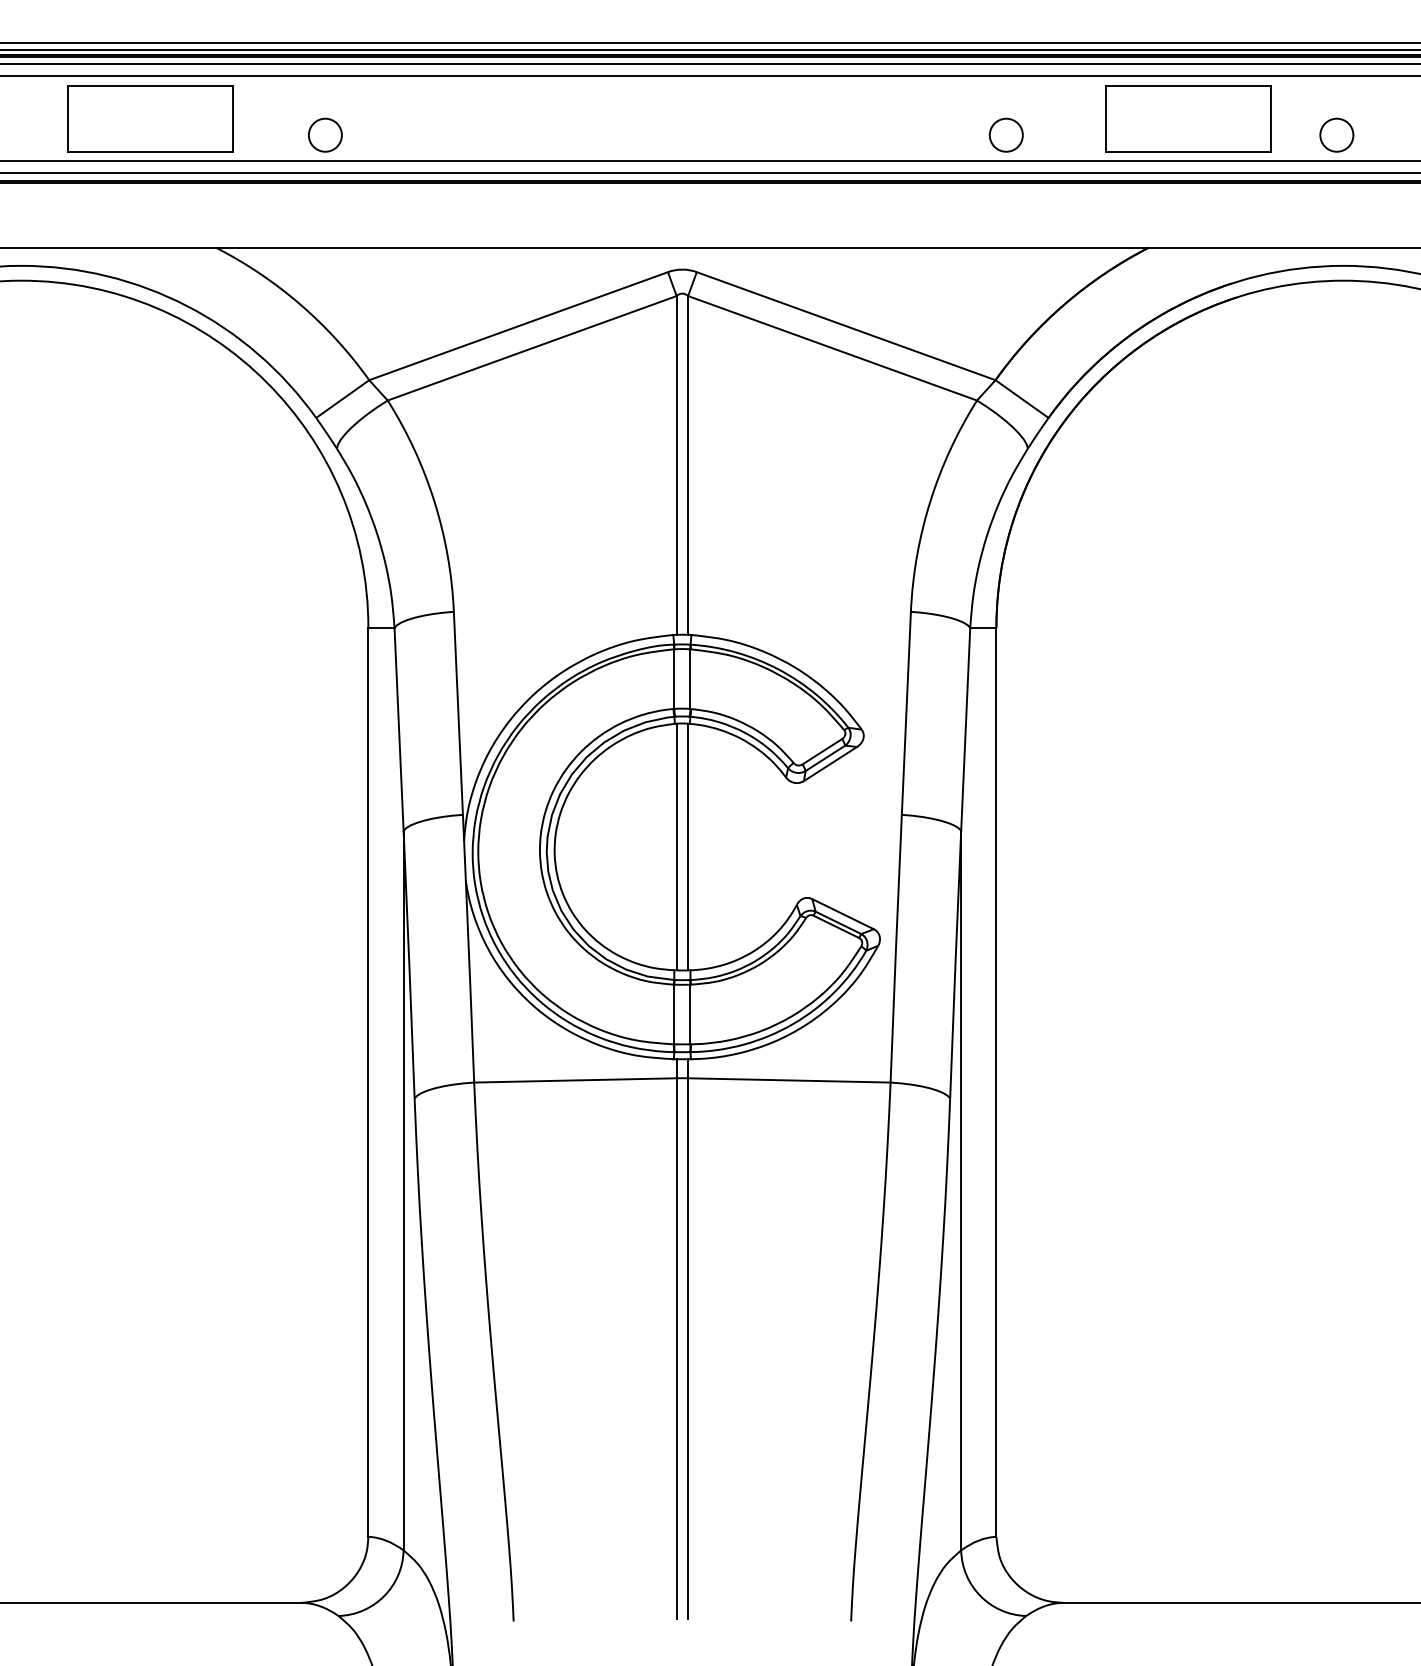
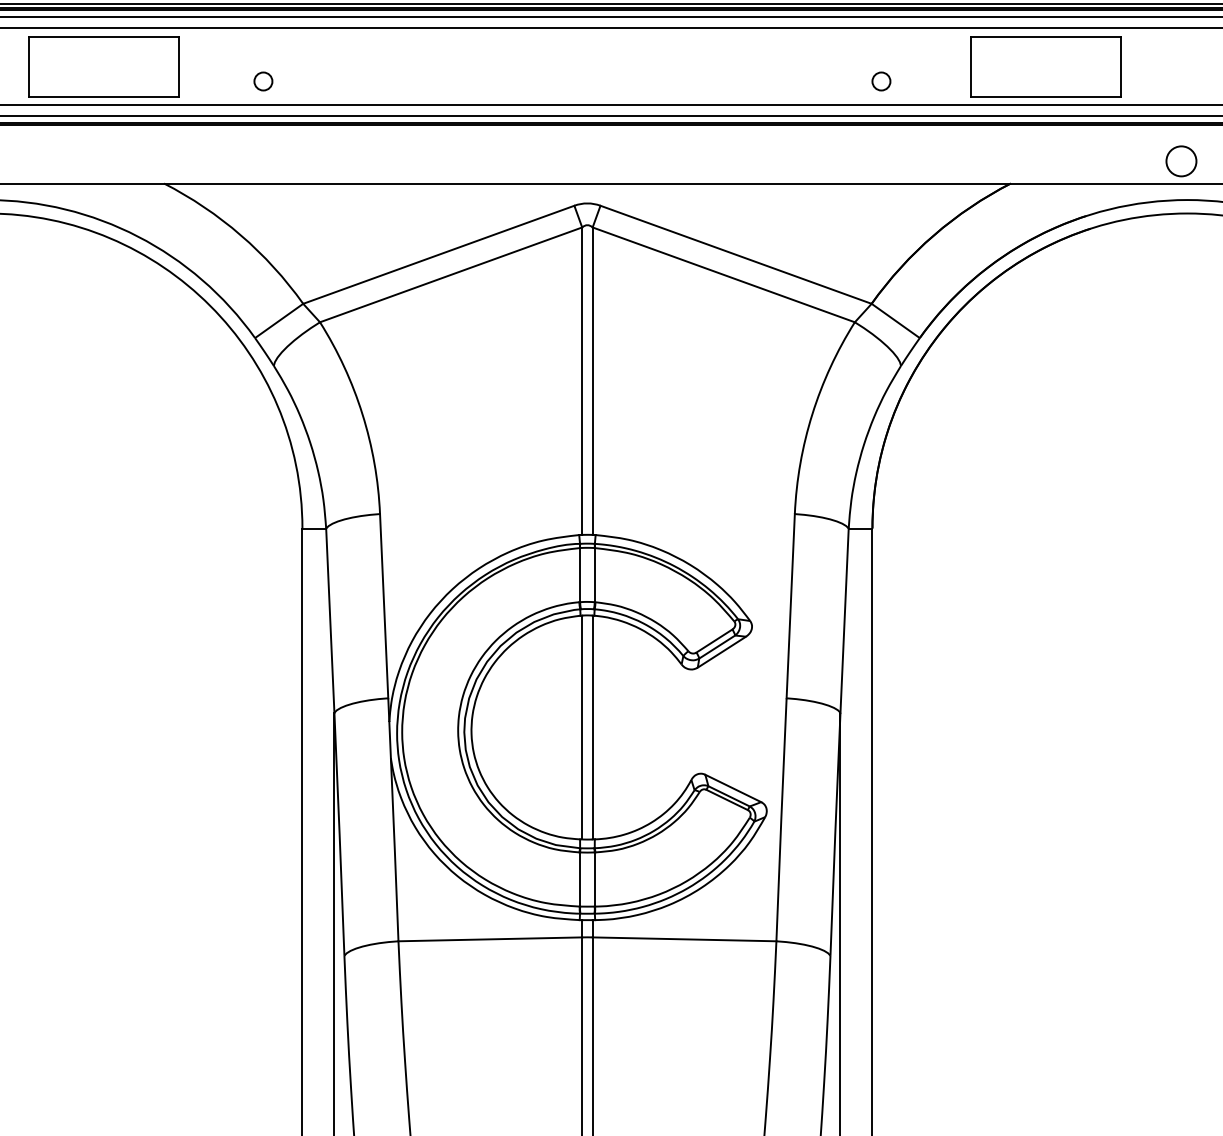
circle: (324, 134) -> (262, 80), size x0.6
circle: (1005, 134) -> (880, 80), size x0.6
circle: (1336, 134) -> (1181, 160), moved

